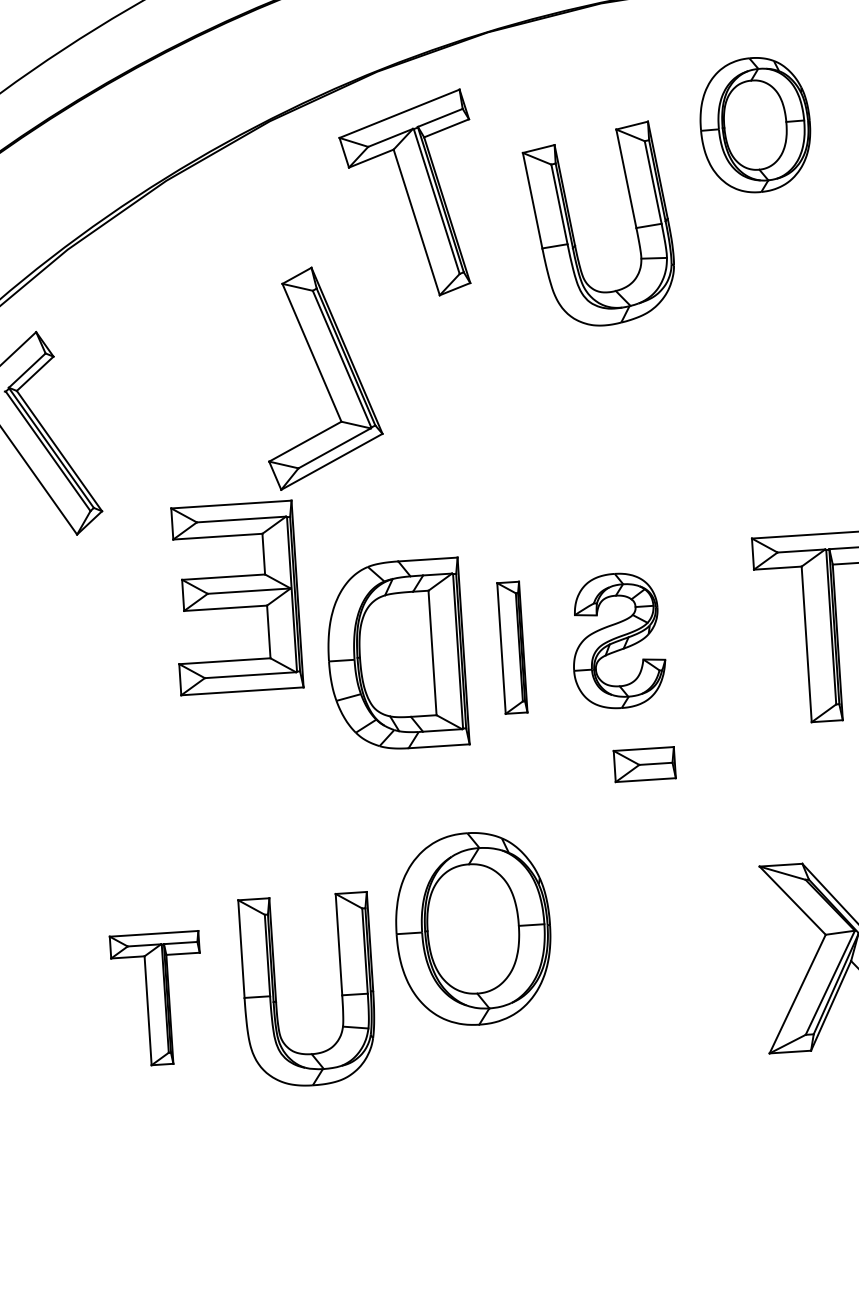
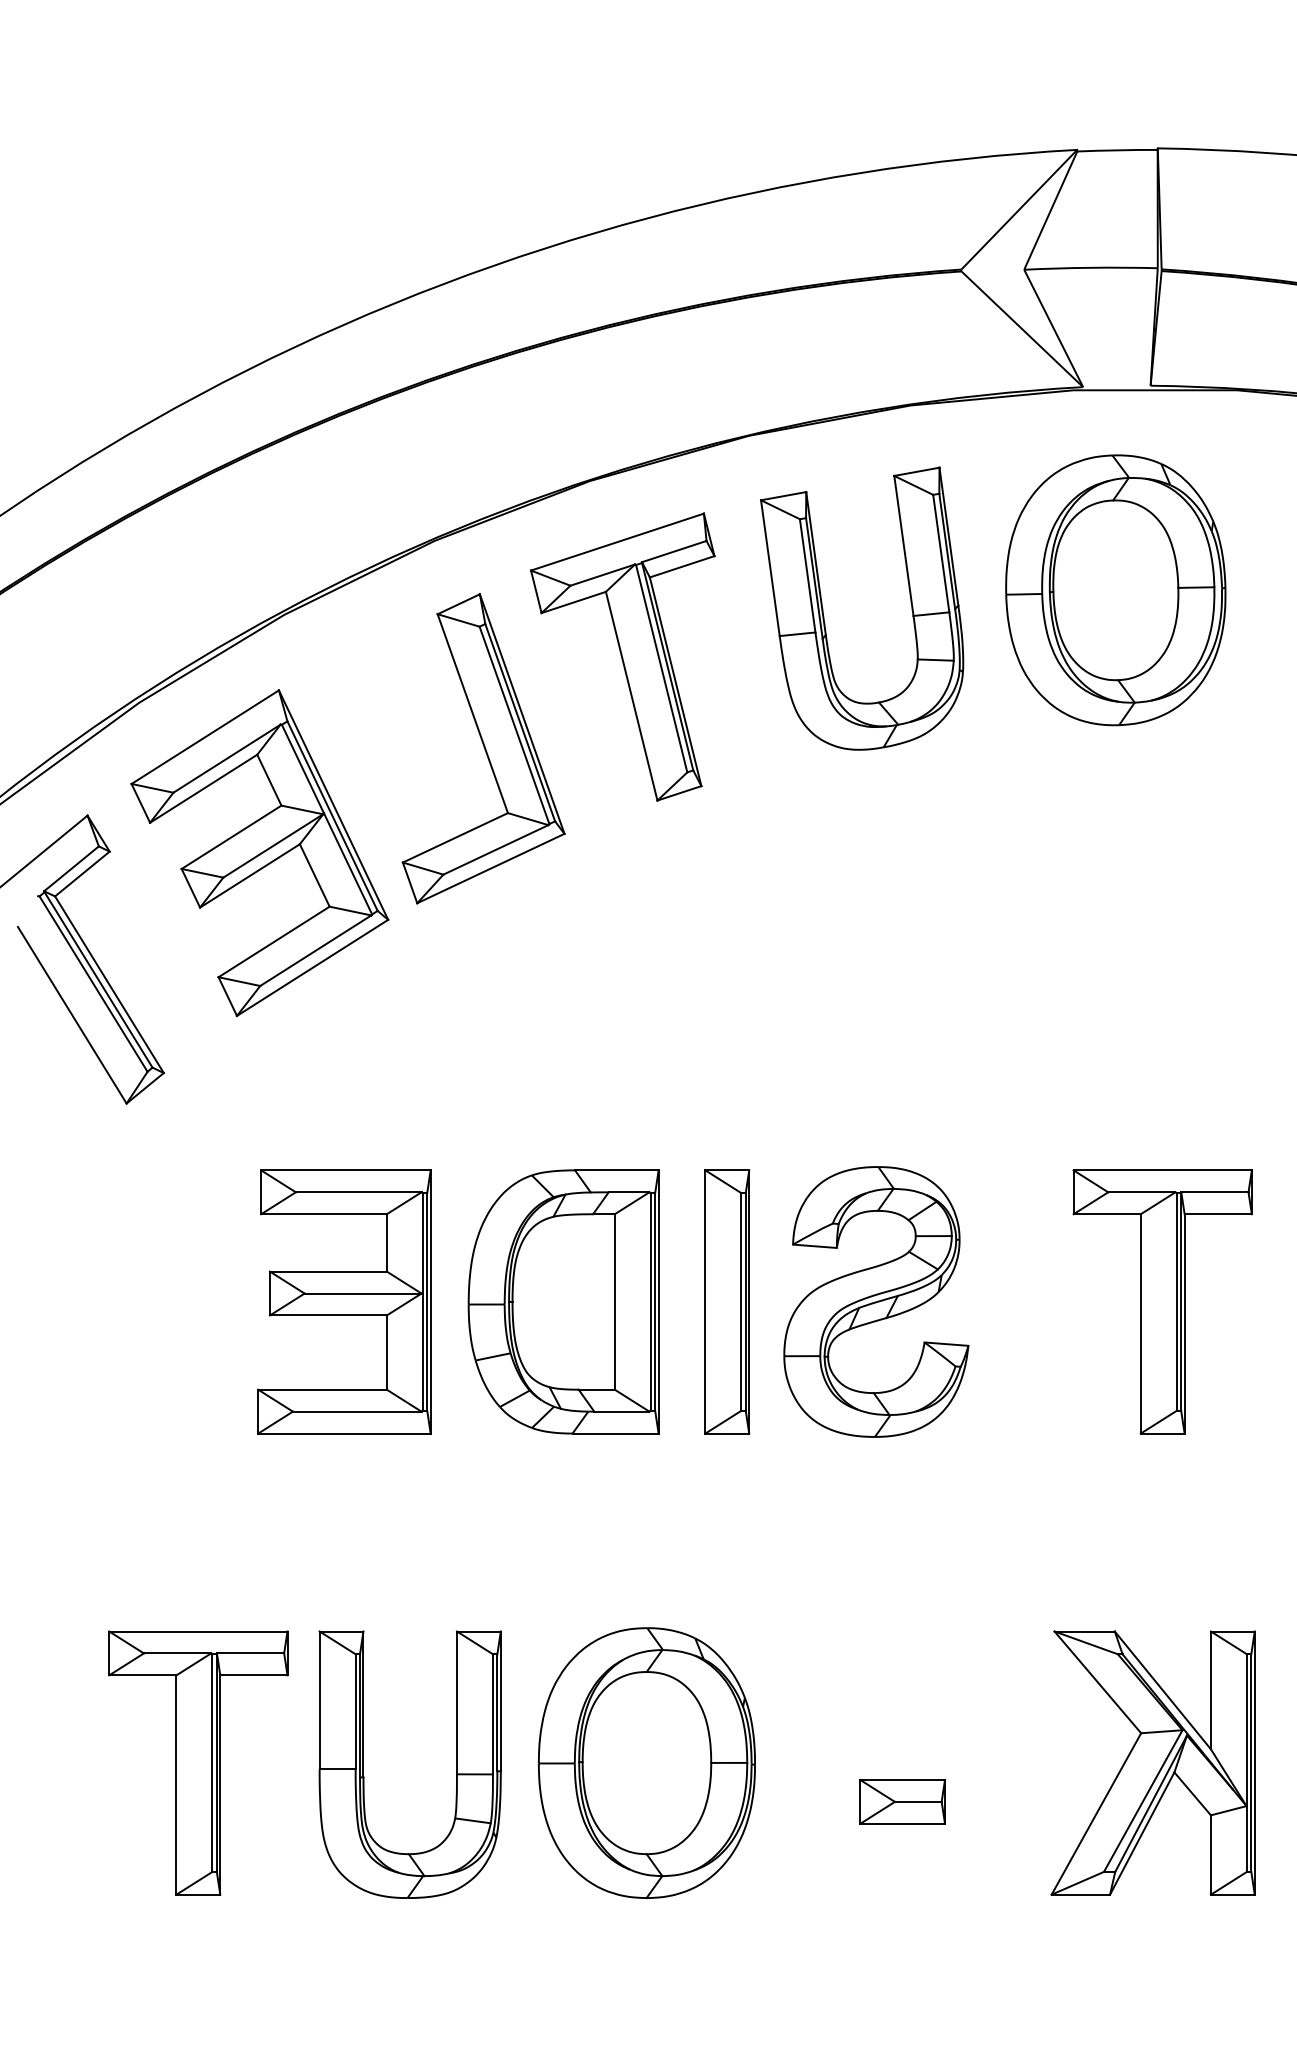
part: (755, 125) -> (1115, 590), size x1.43
part: (573, 232) -> (824, 616), moved
part: (159, 351) -> (259, 853), added
part: (321, 377) -> (483, 748), moved
part: (236, 597) -> (344, 1301), moved
part: (618, 640) -> (876, 1301), size x1.43
part: (512, 647) -> (727, 1301), size x1.43
part: (644, 764) -> (902, 1801), moved
part: (472, 929) -> (646, 1763), moved
part: (158, 998) -> (198, 1762), size x1.43

